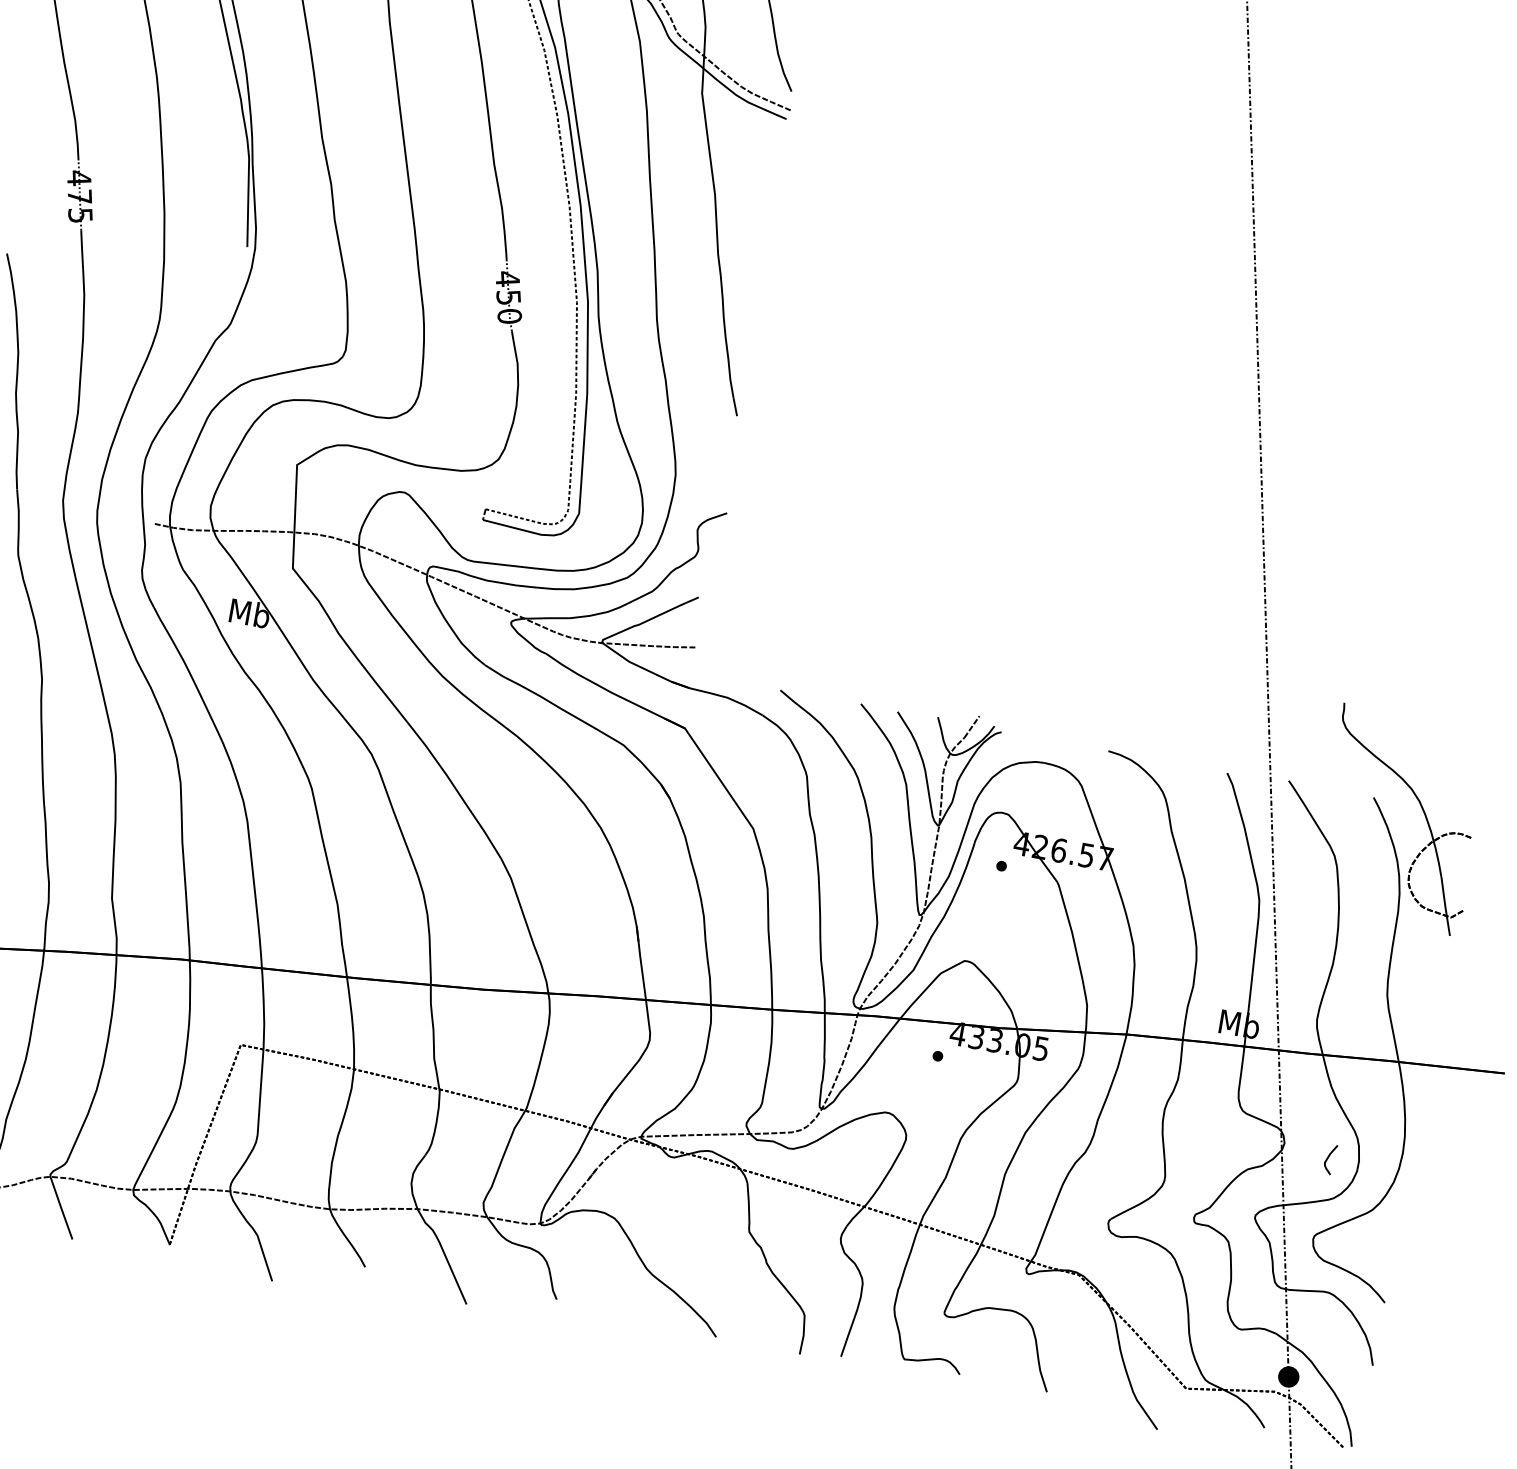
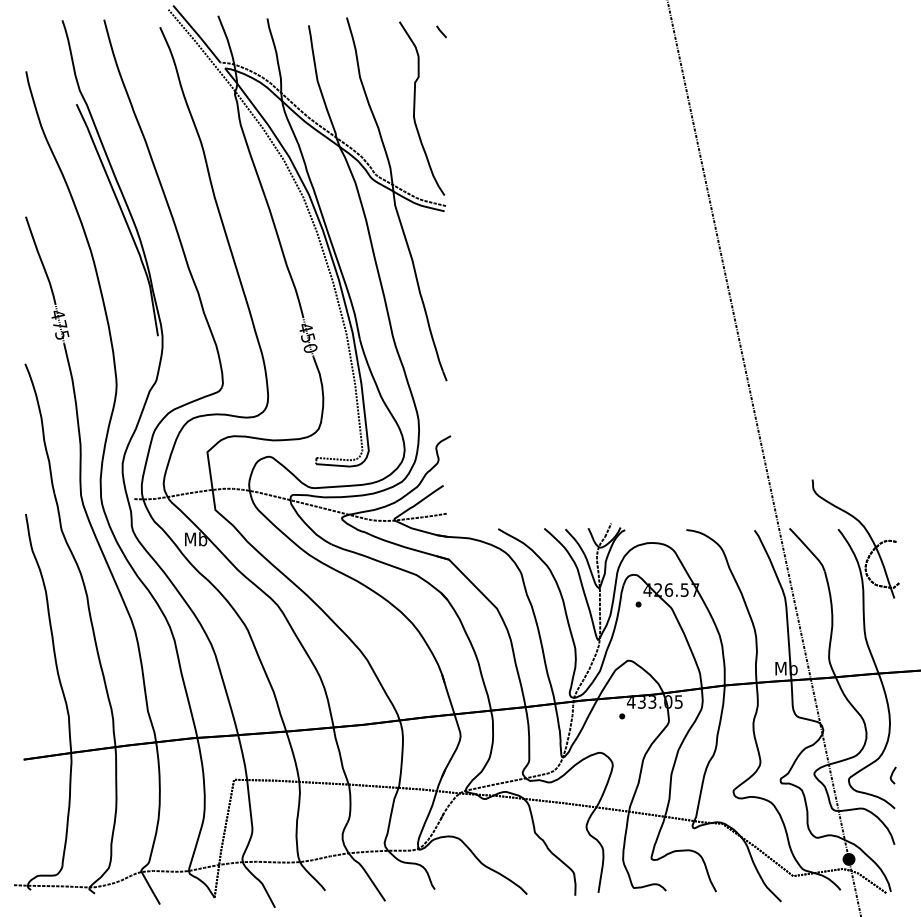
curve: (1328, 1159) -> (892, 775), moved

